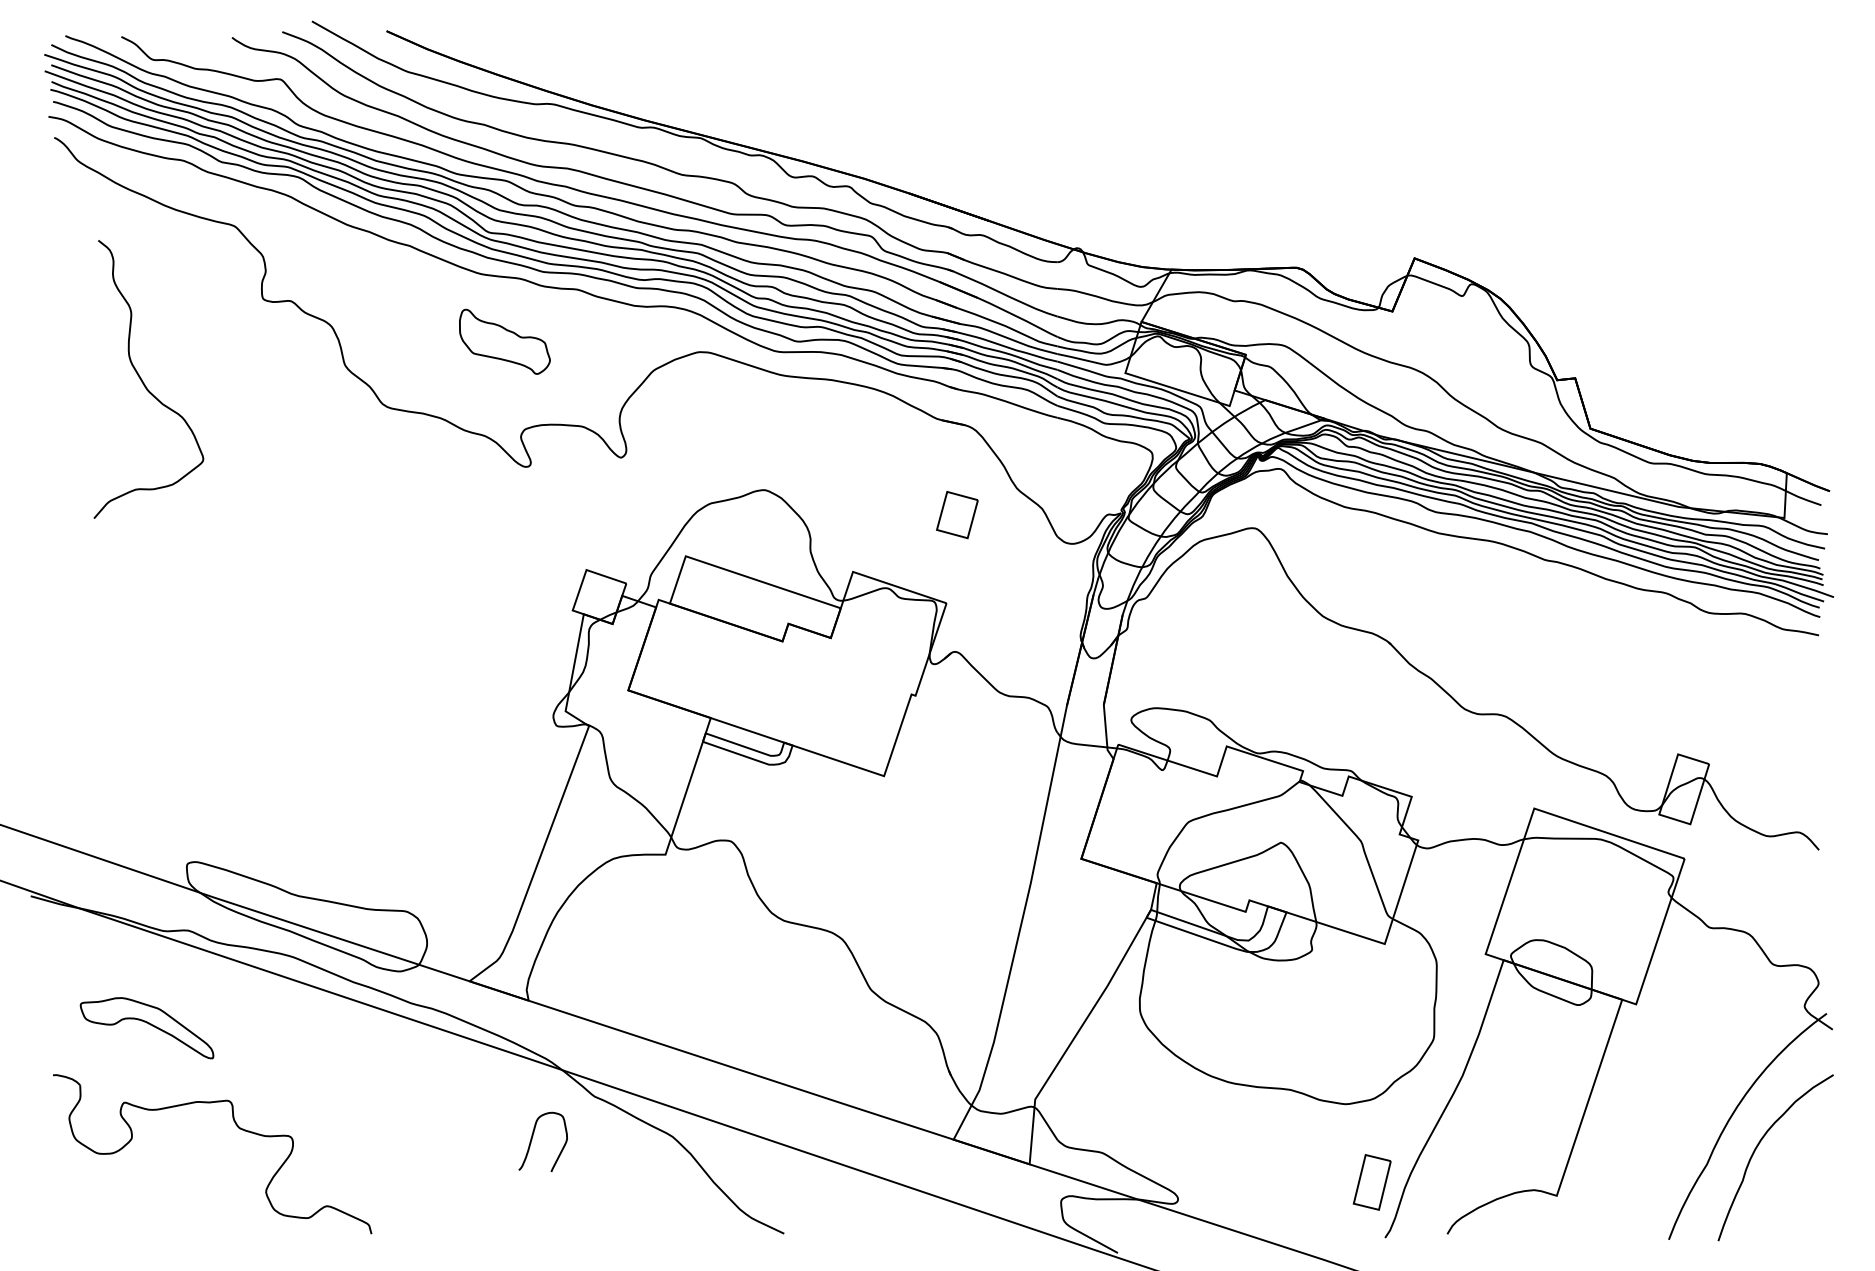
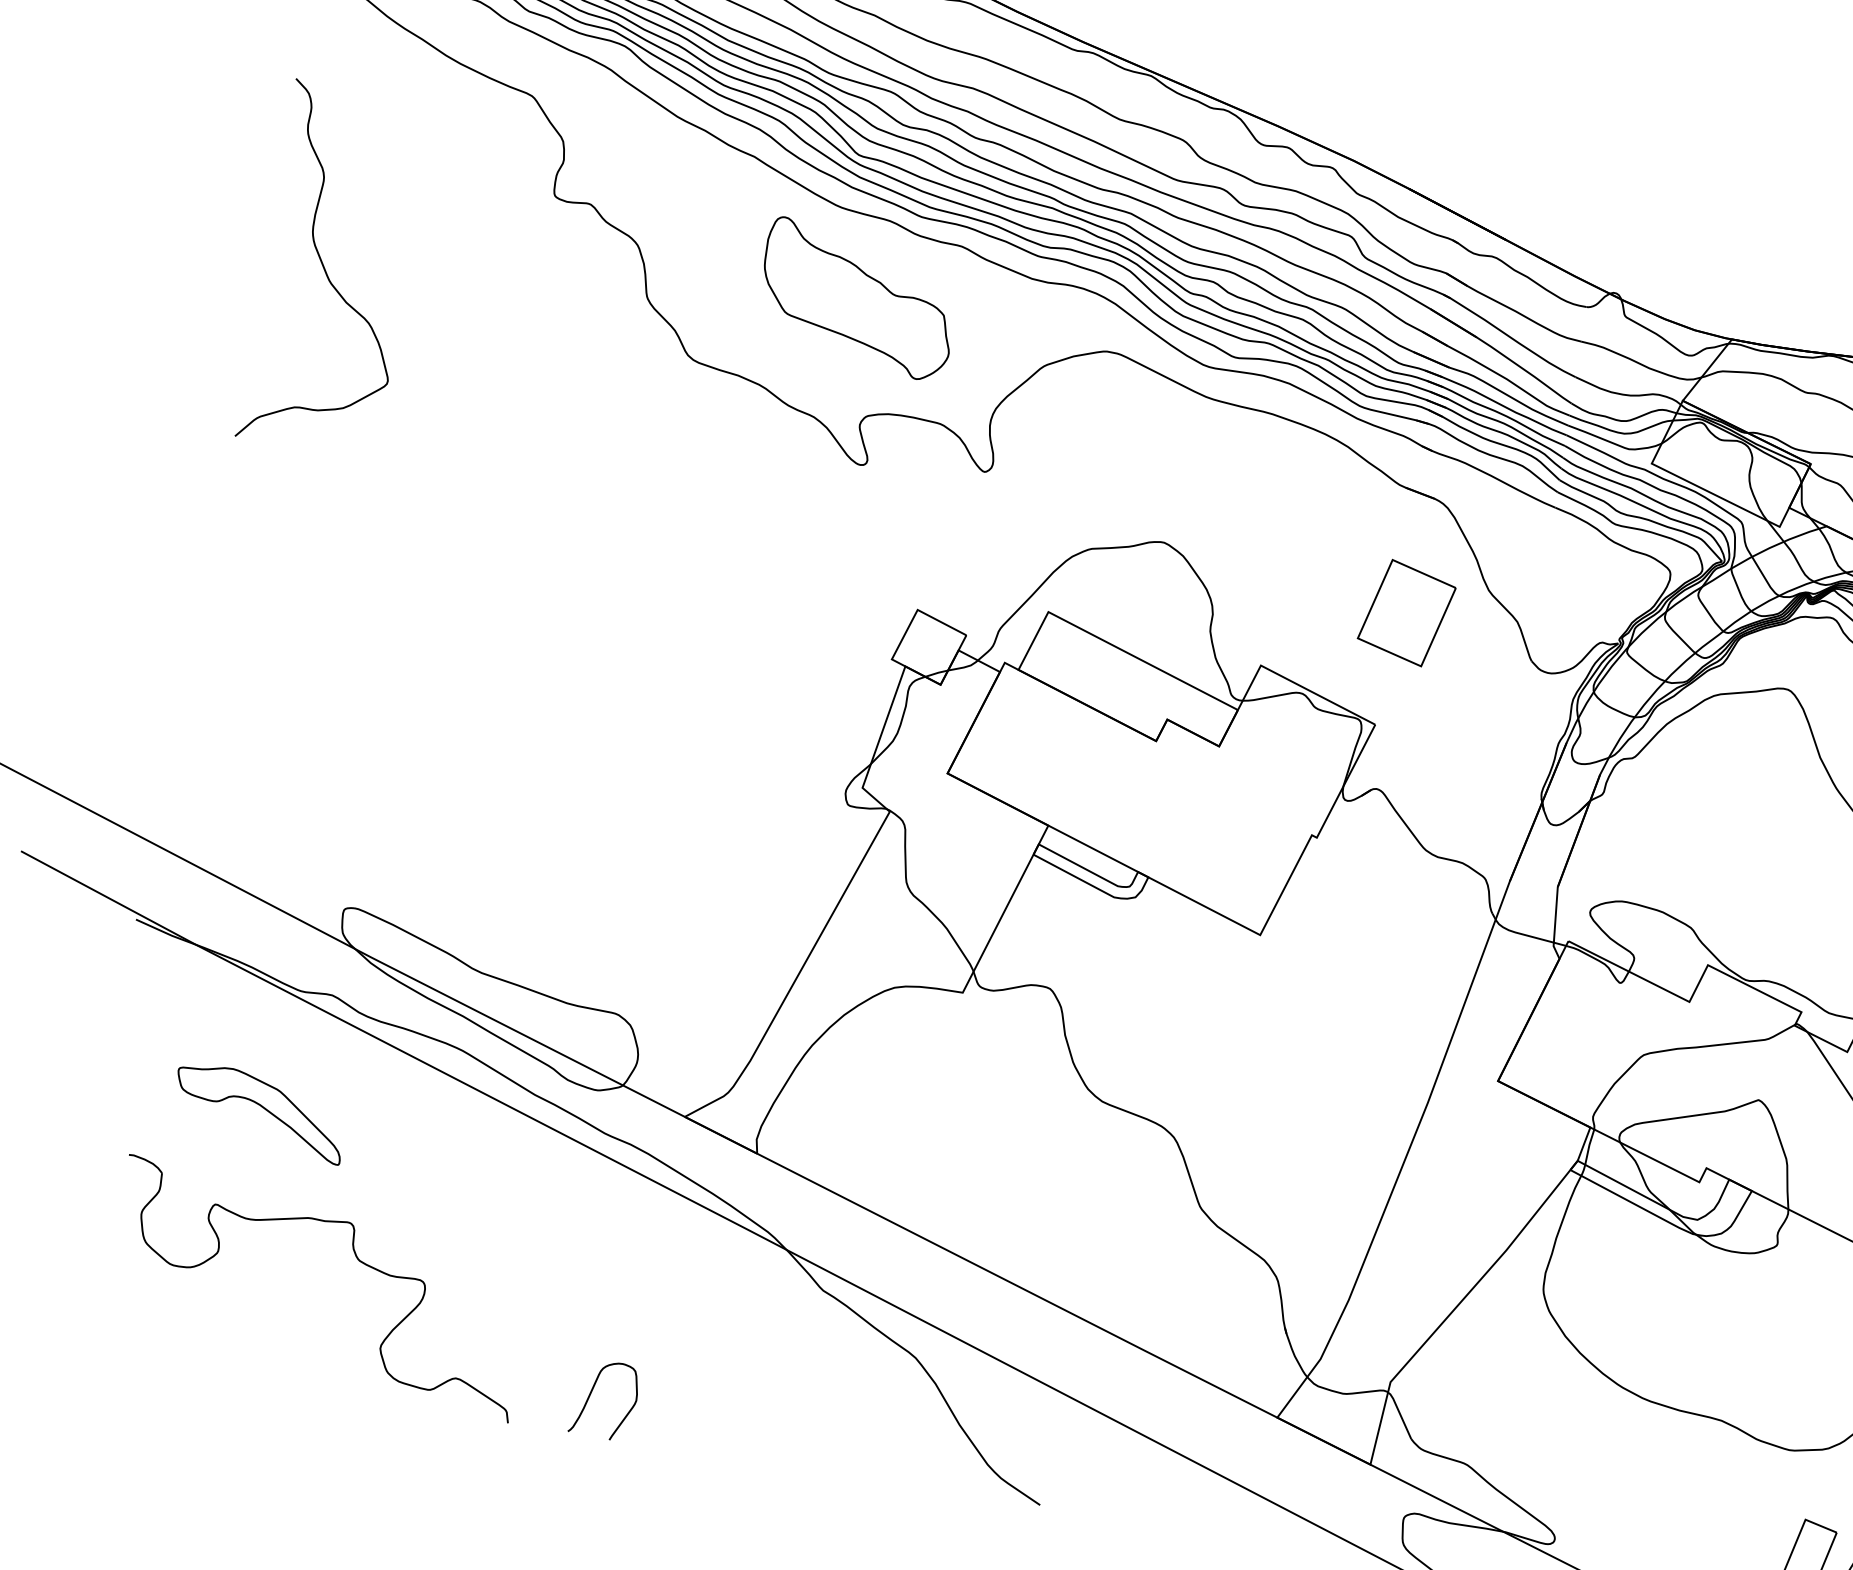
part: (504, 341) -> (857, 298), size x1.67
curve: (143, 381) -> (326, 269), moved
part: (957, 514) -> (1407, 612), size x1.67
curve: (532, 1139) -> (591, 1394), moved

